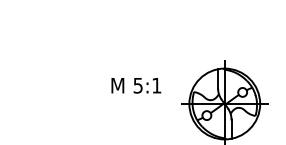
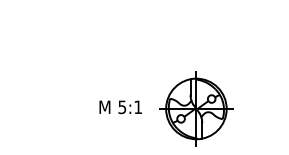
text: (136, 85) -> (120, 107), moved

